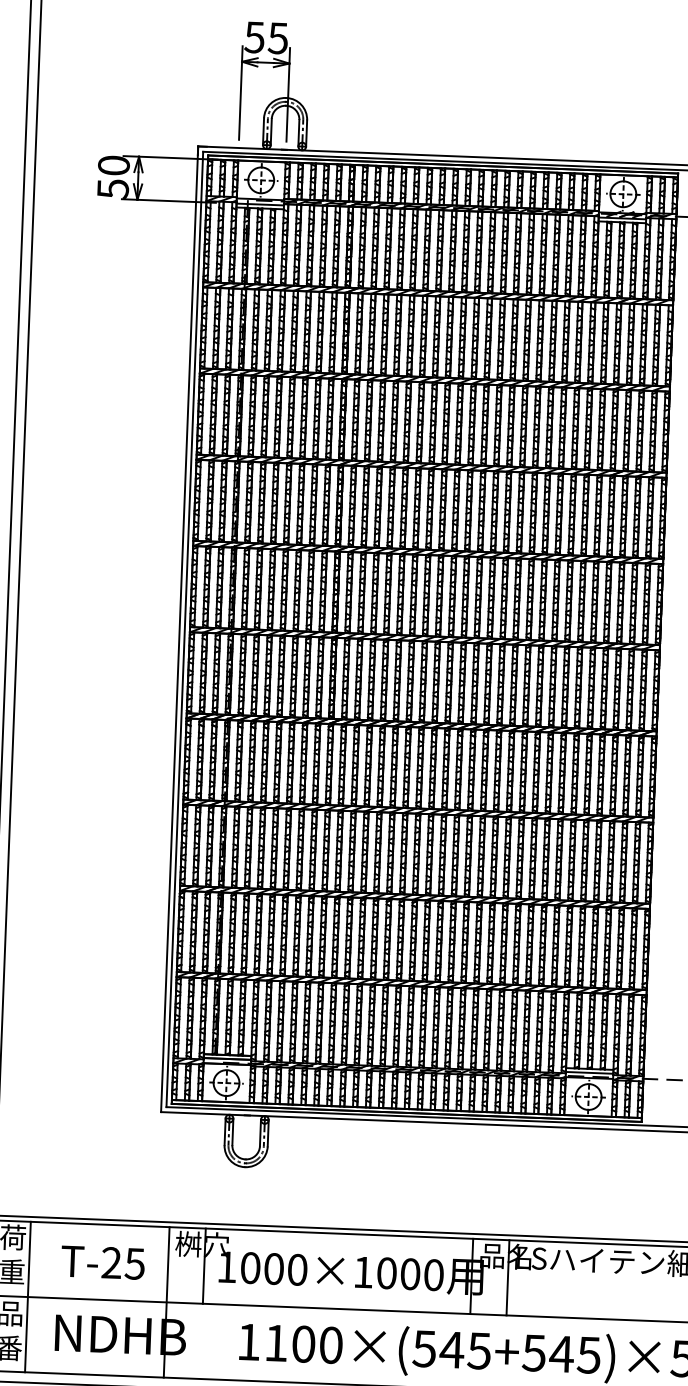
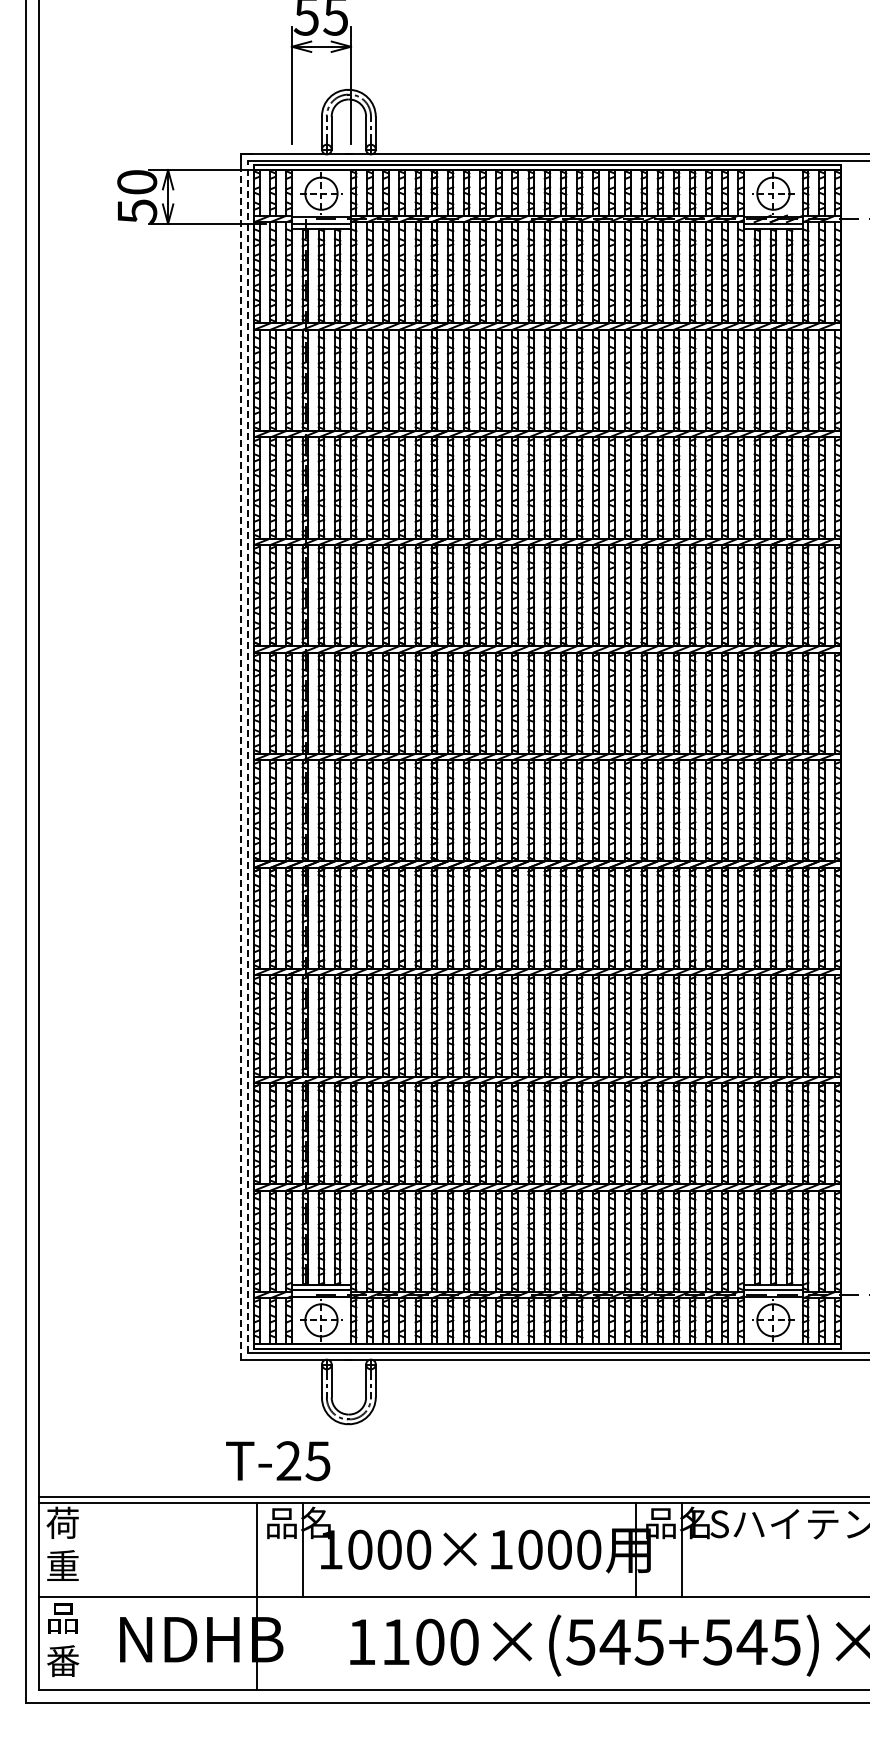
line: (179, 629) -> (241, 757), solid -> dashed
line: (184, 629) -> (247, 756), solid -> dashed
text: (201, 1244) -> (298, 1522), 桝穴 -> 品名
text: (103, 1263) -> (278, 1461), moved
line: (28, 1297) -> (84, 1596), removed

